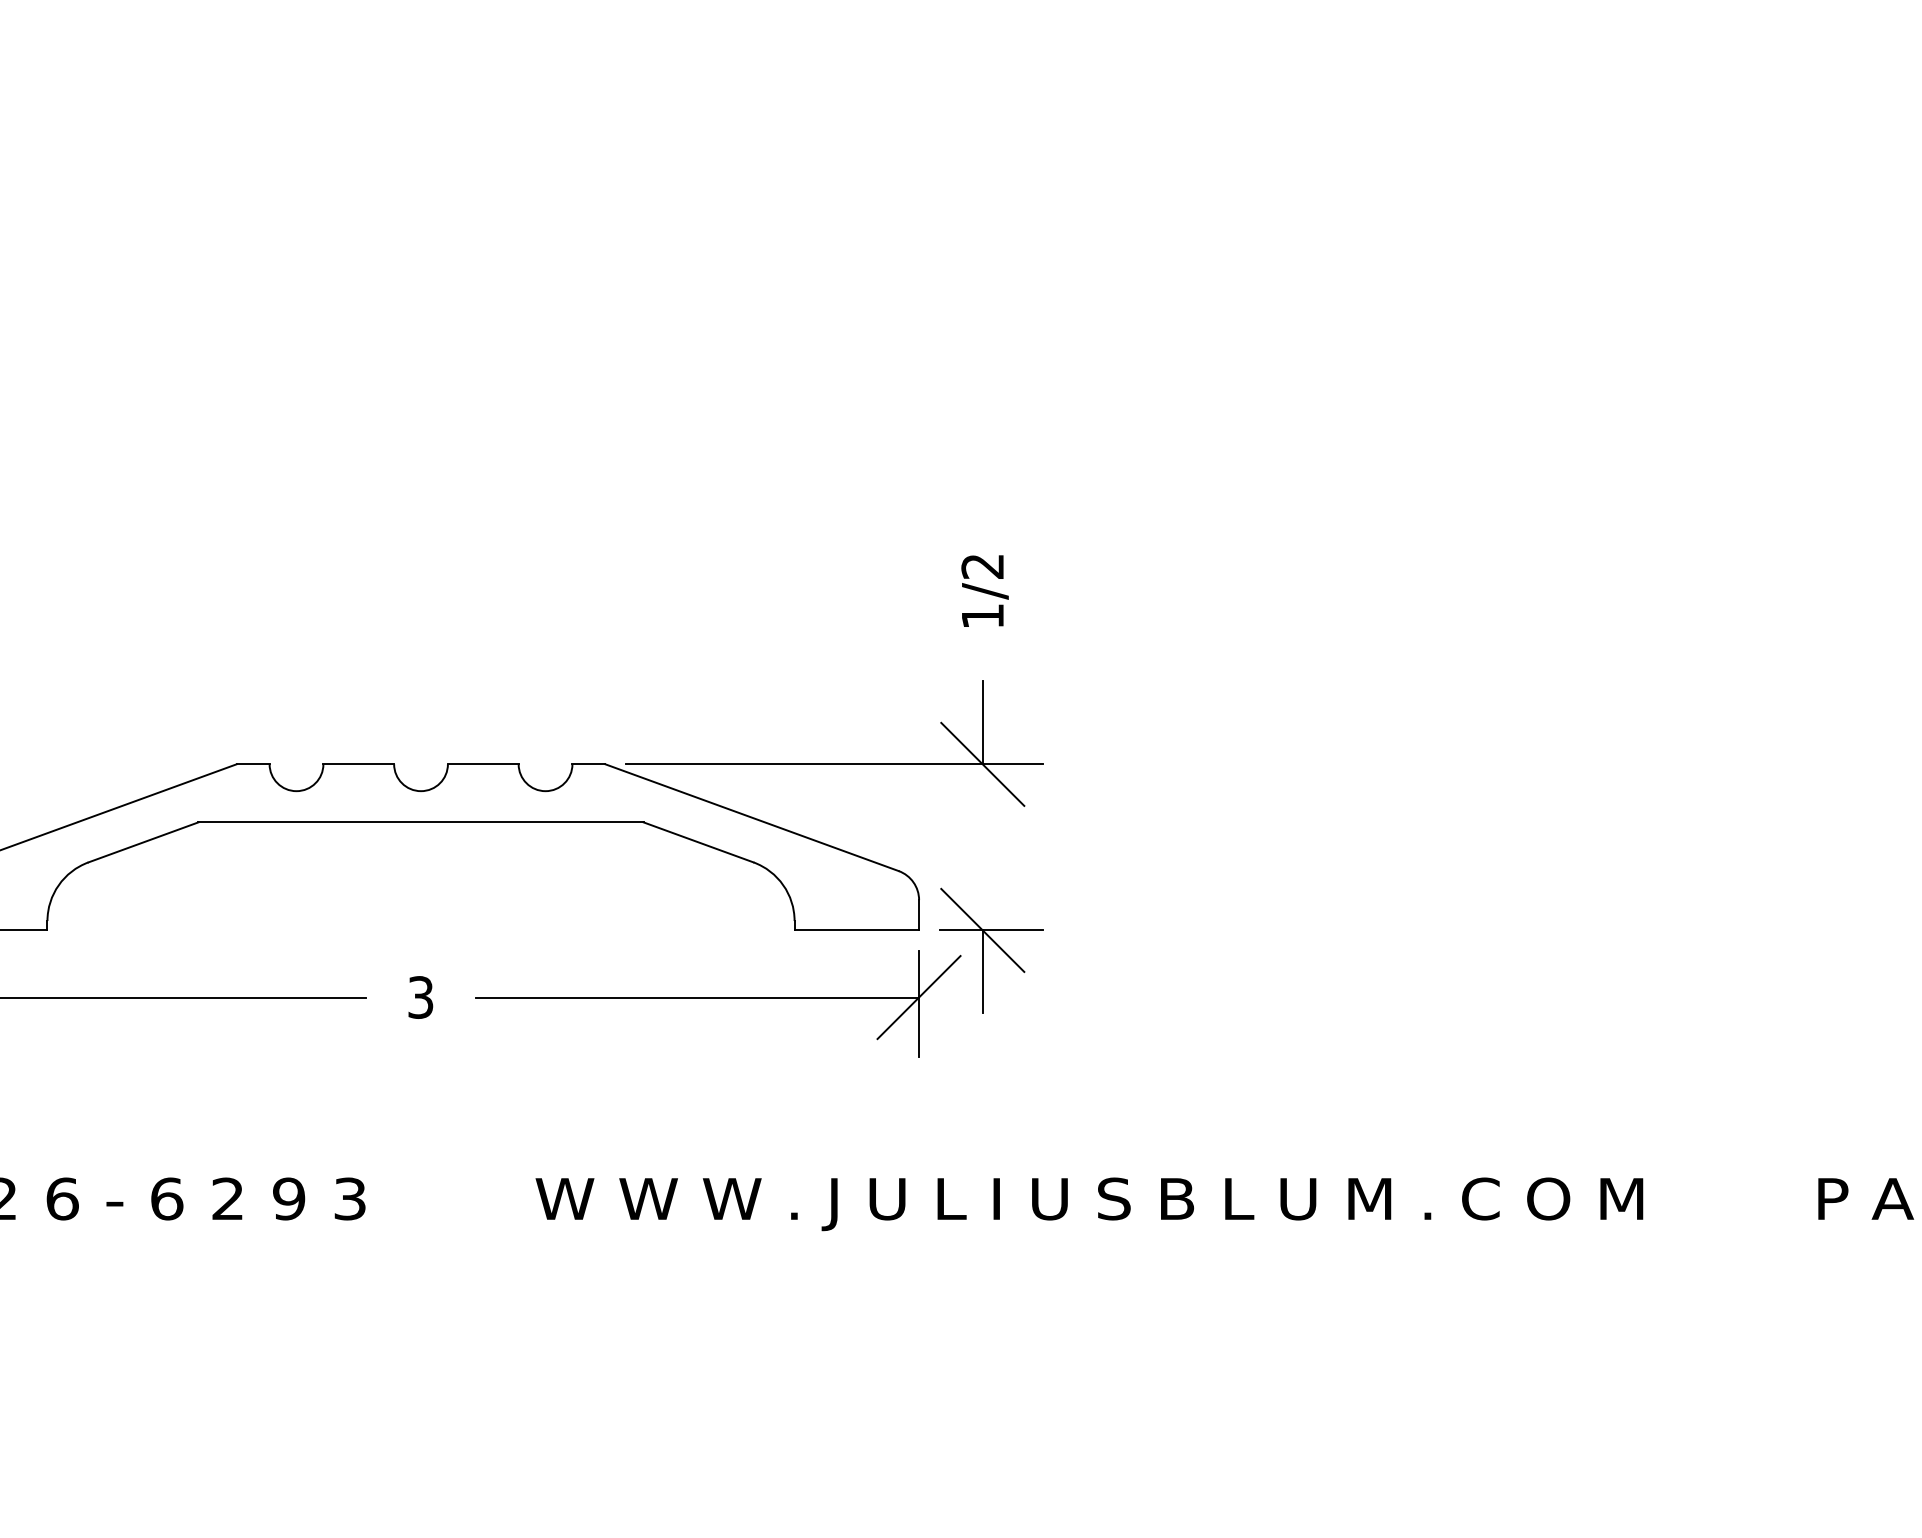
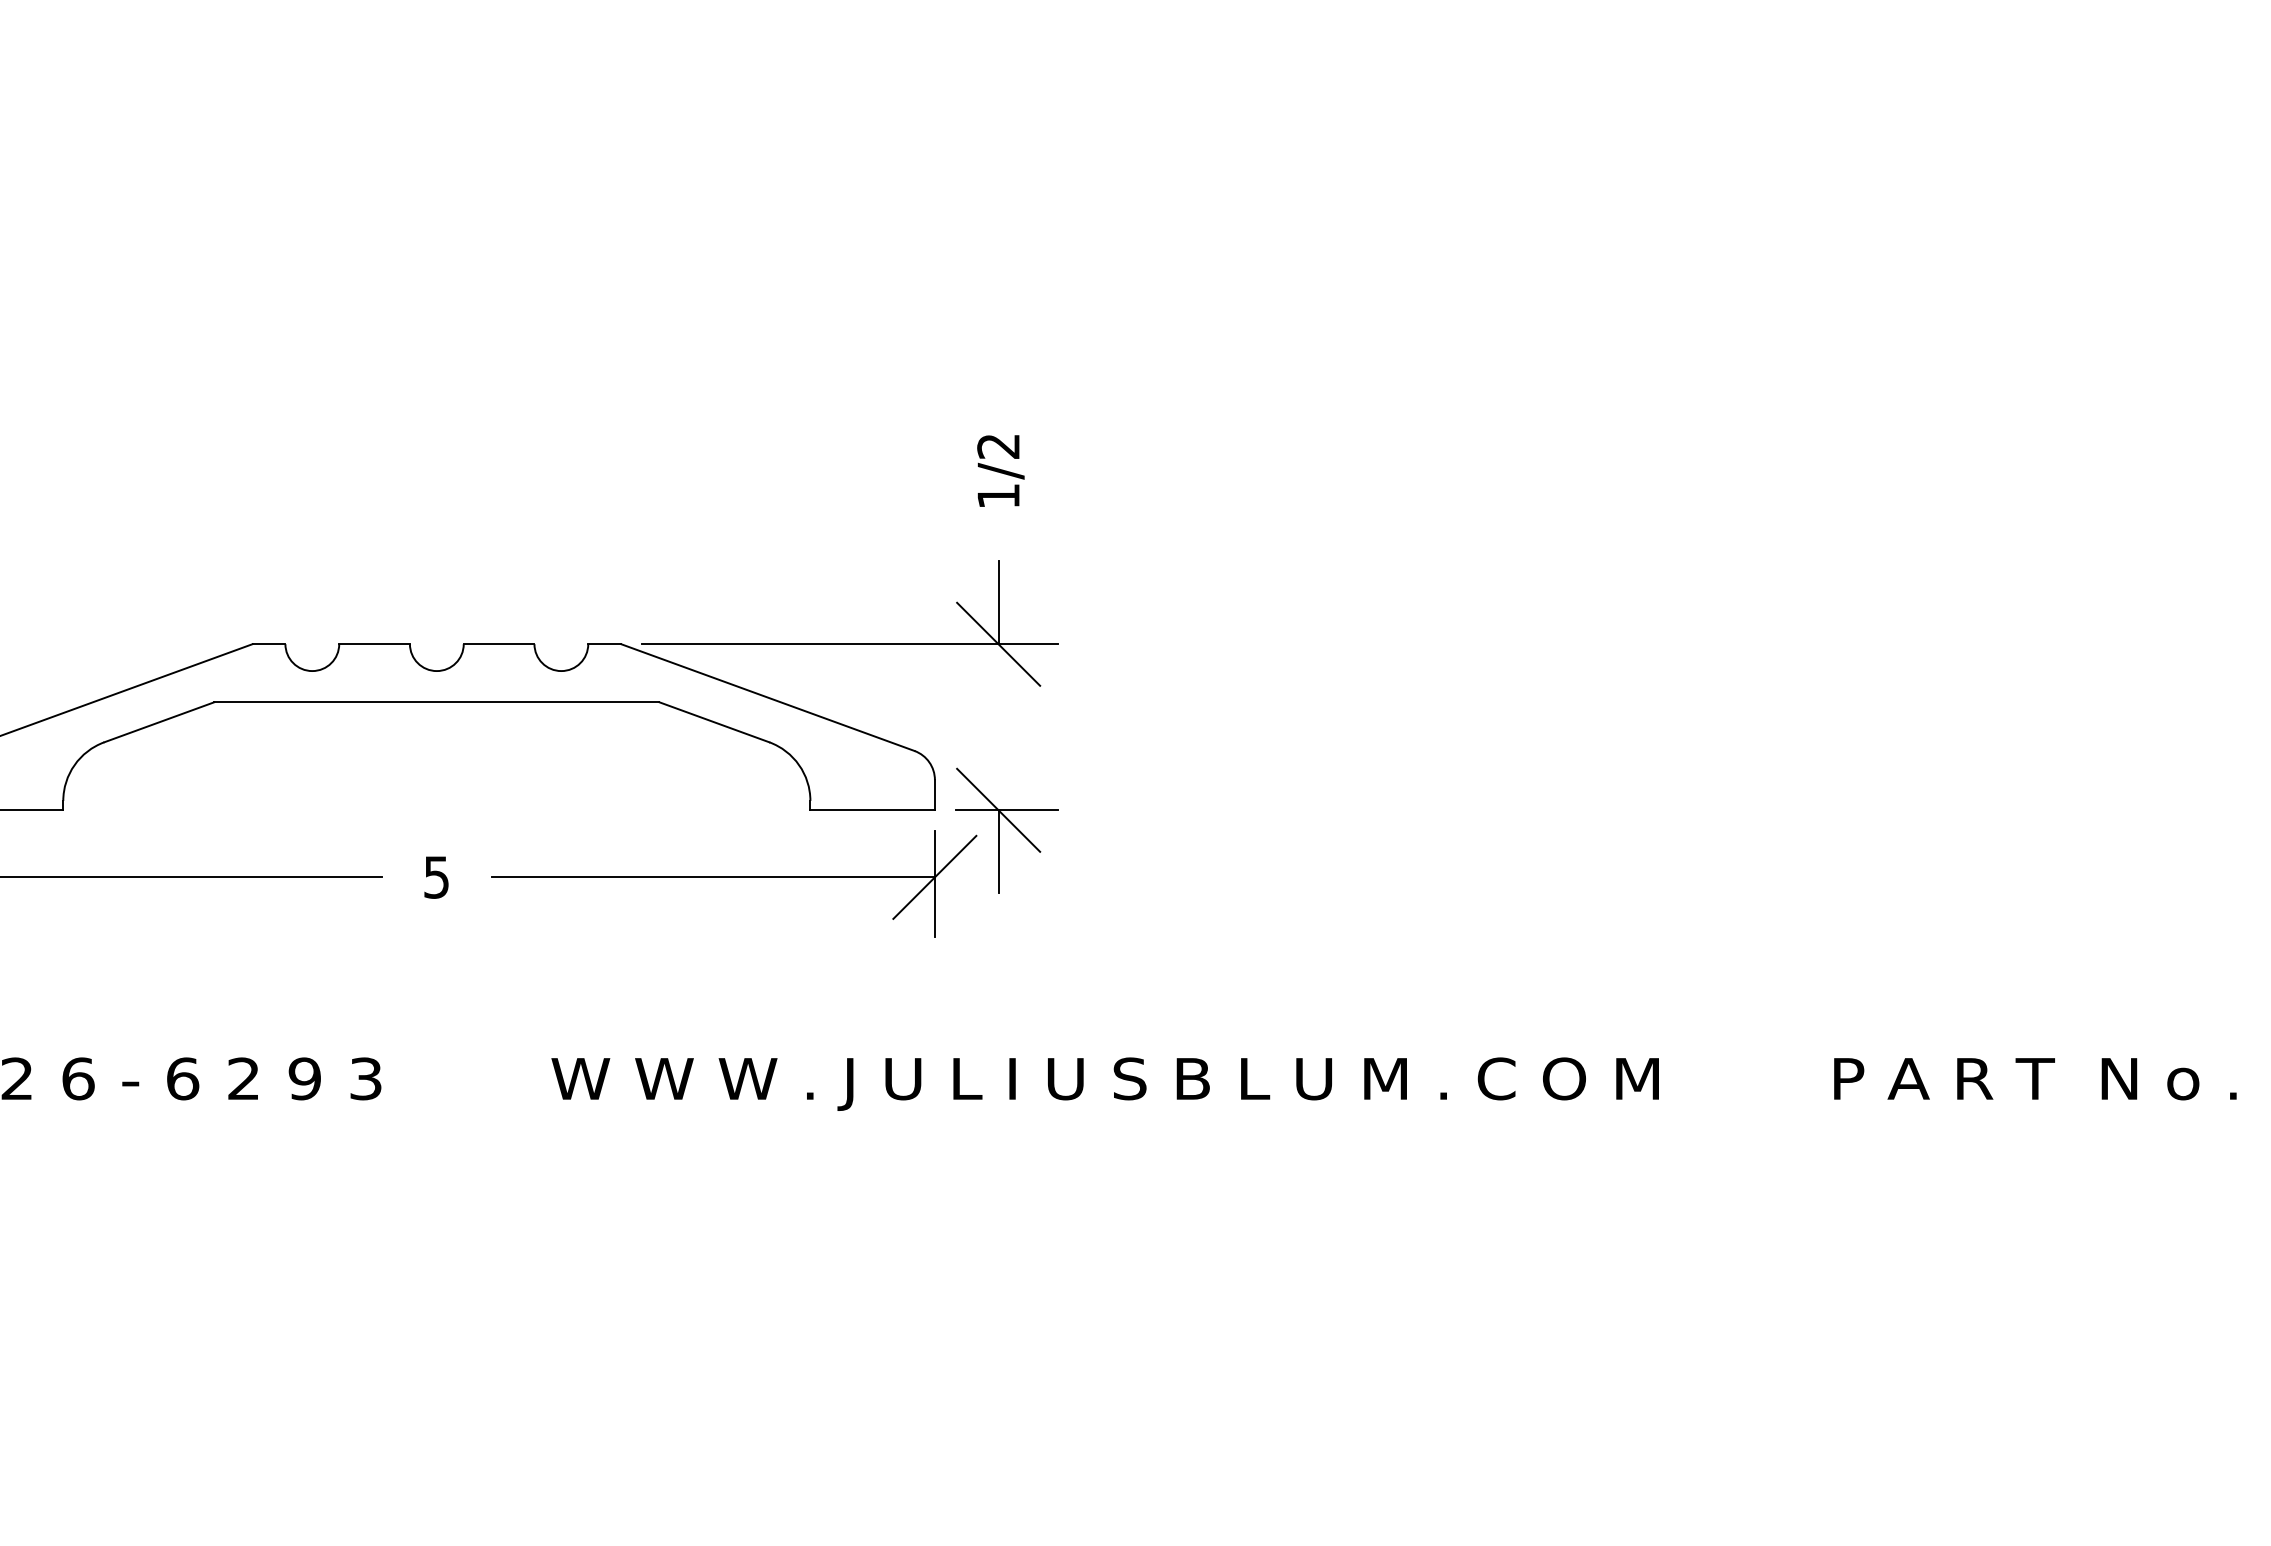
text: (420, 997) -> (436, 877), 3 -> 5

